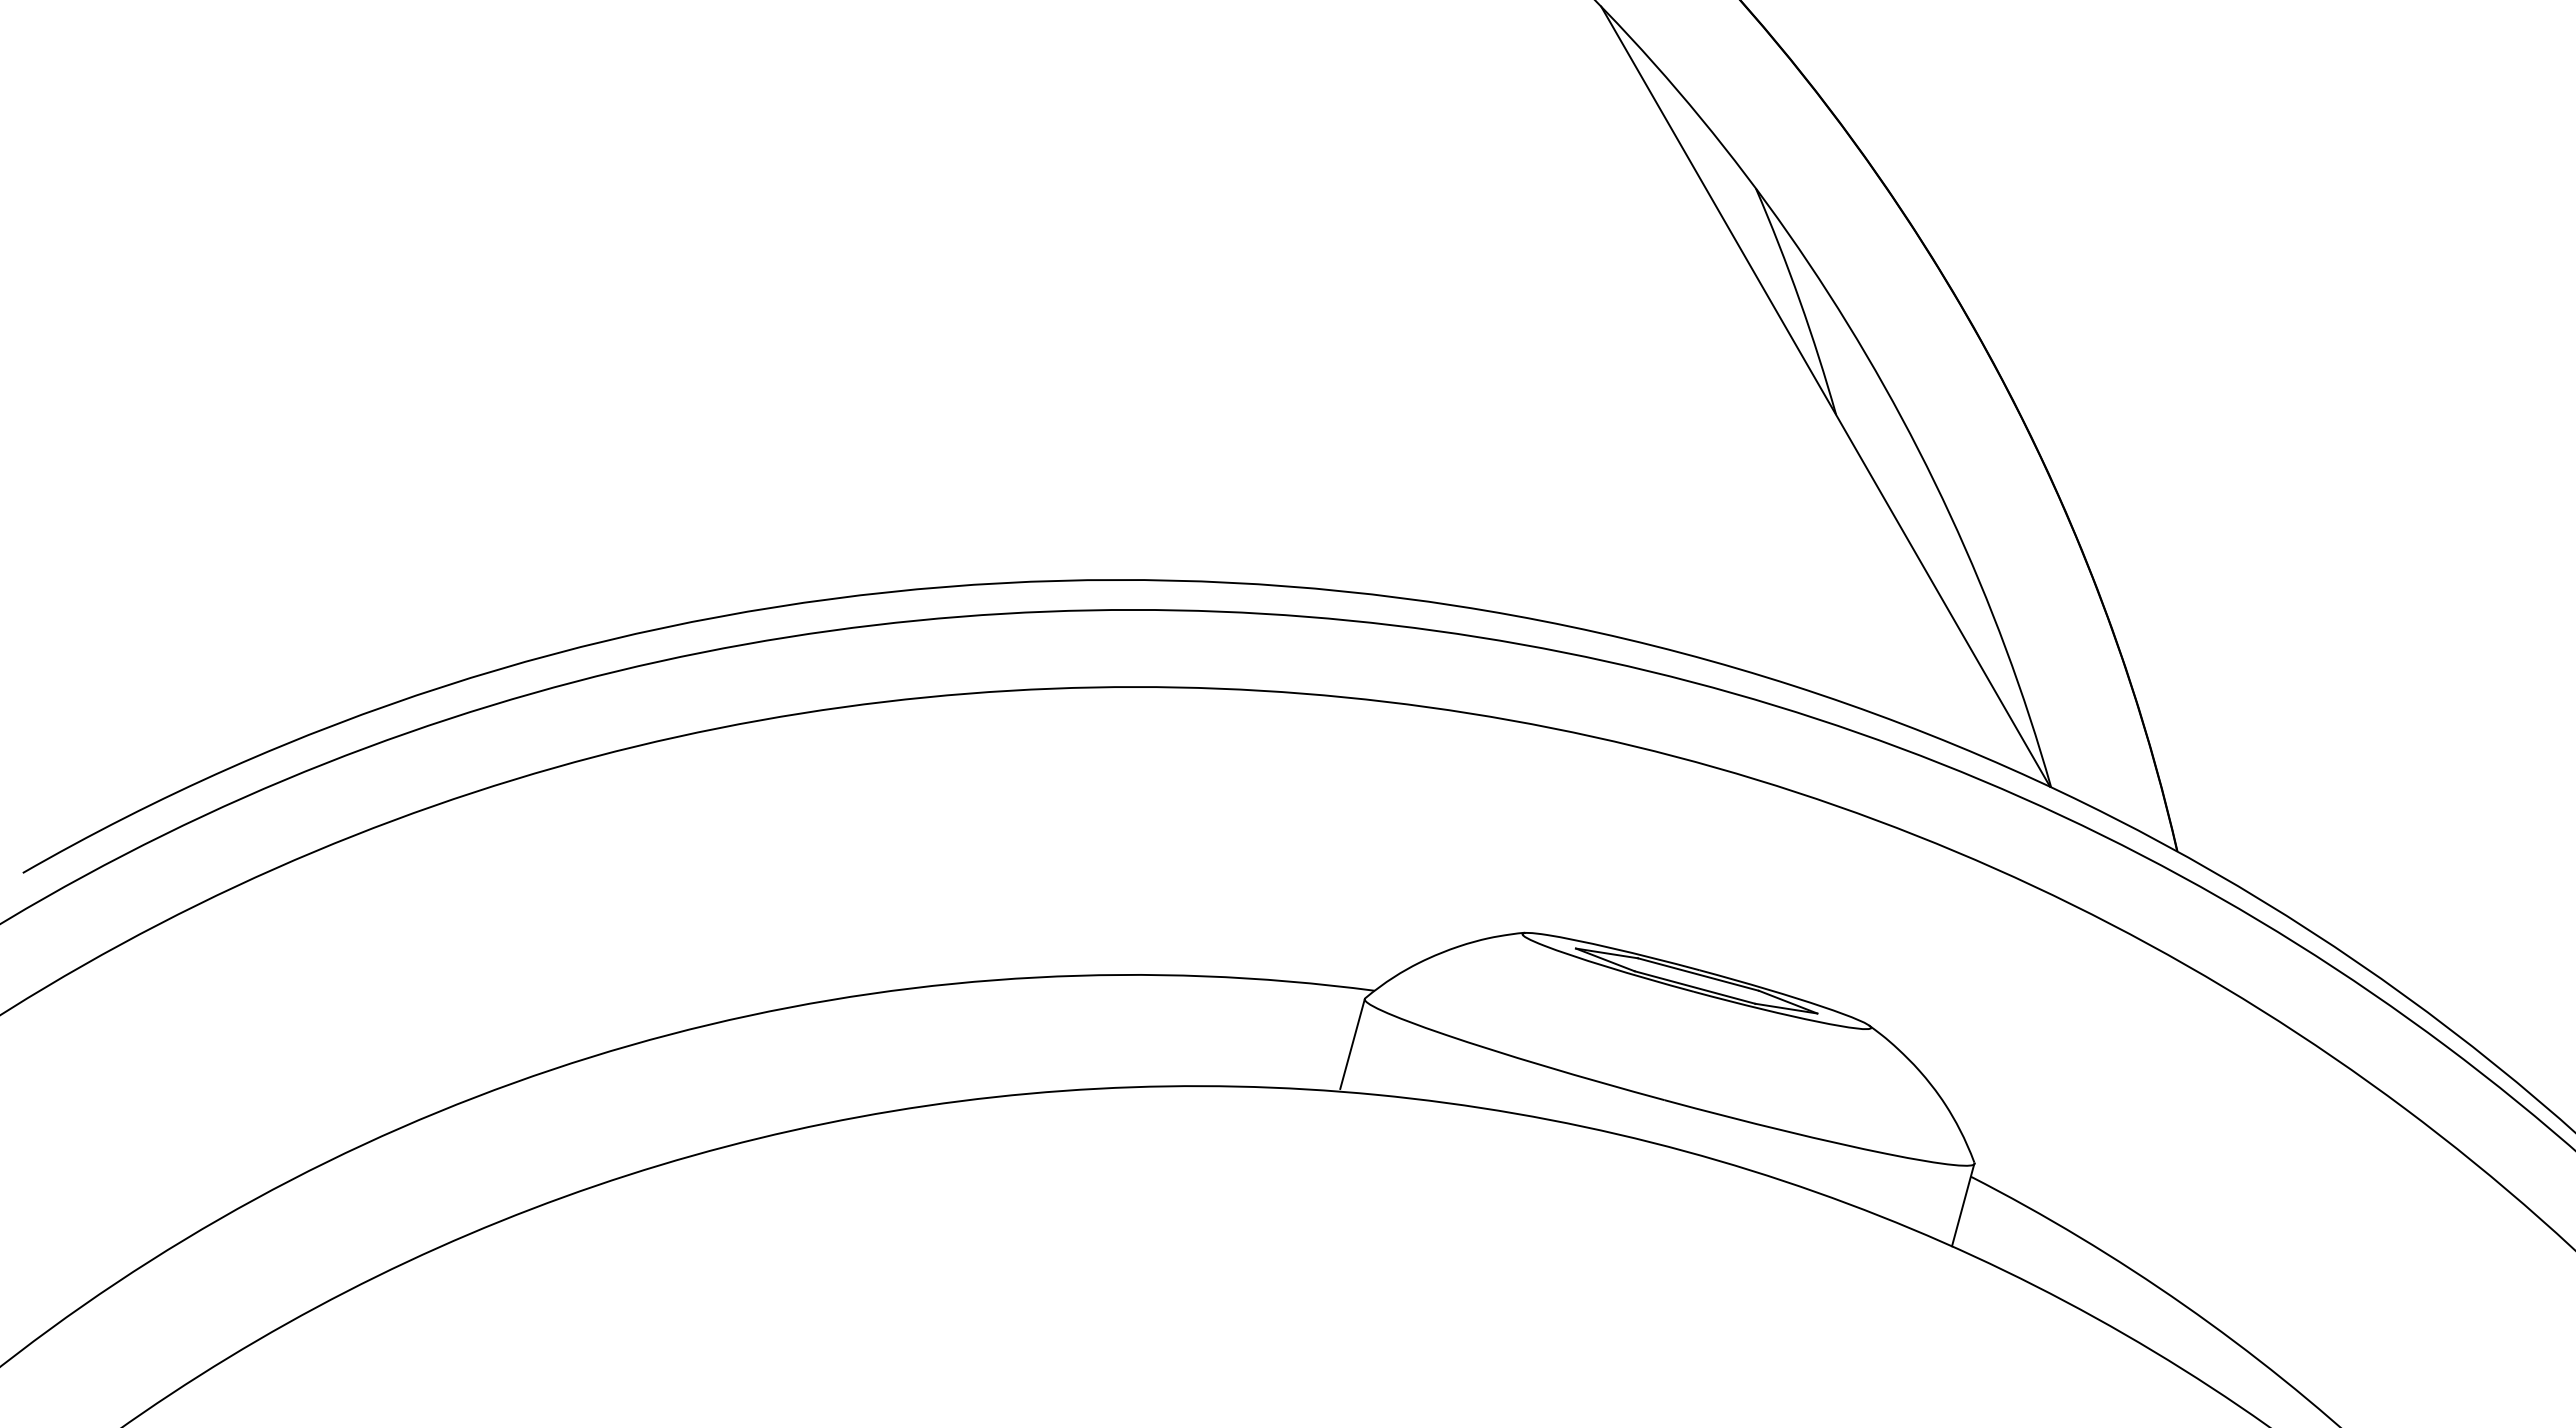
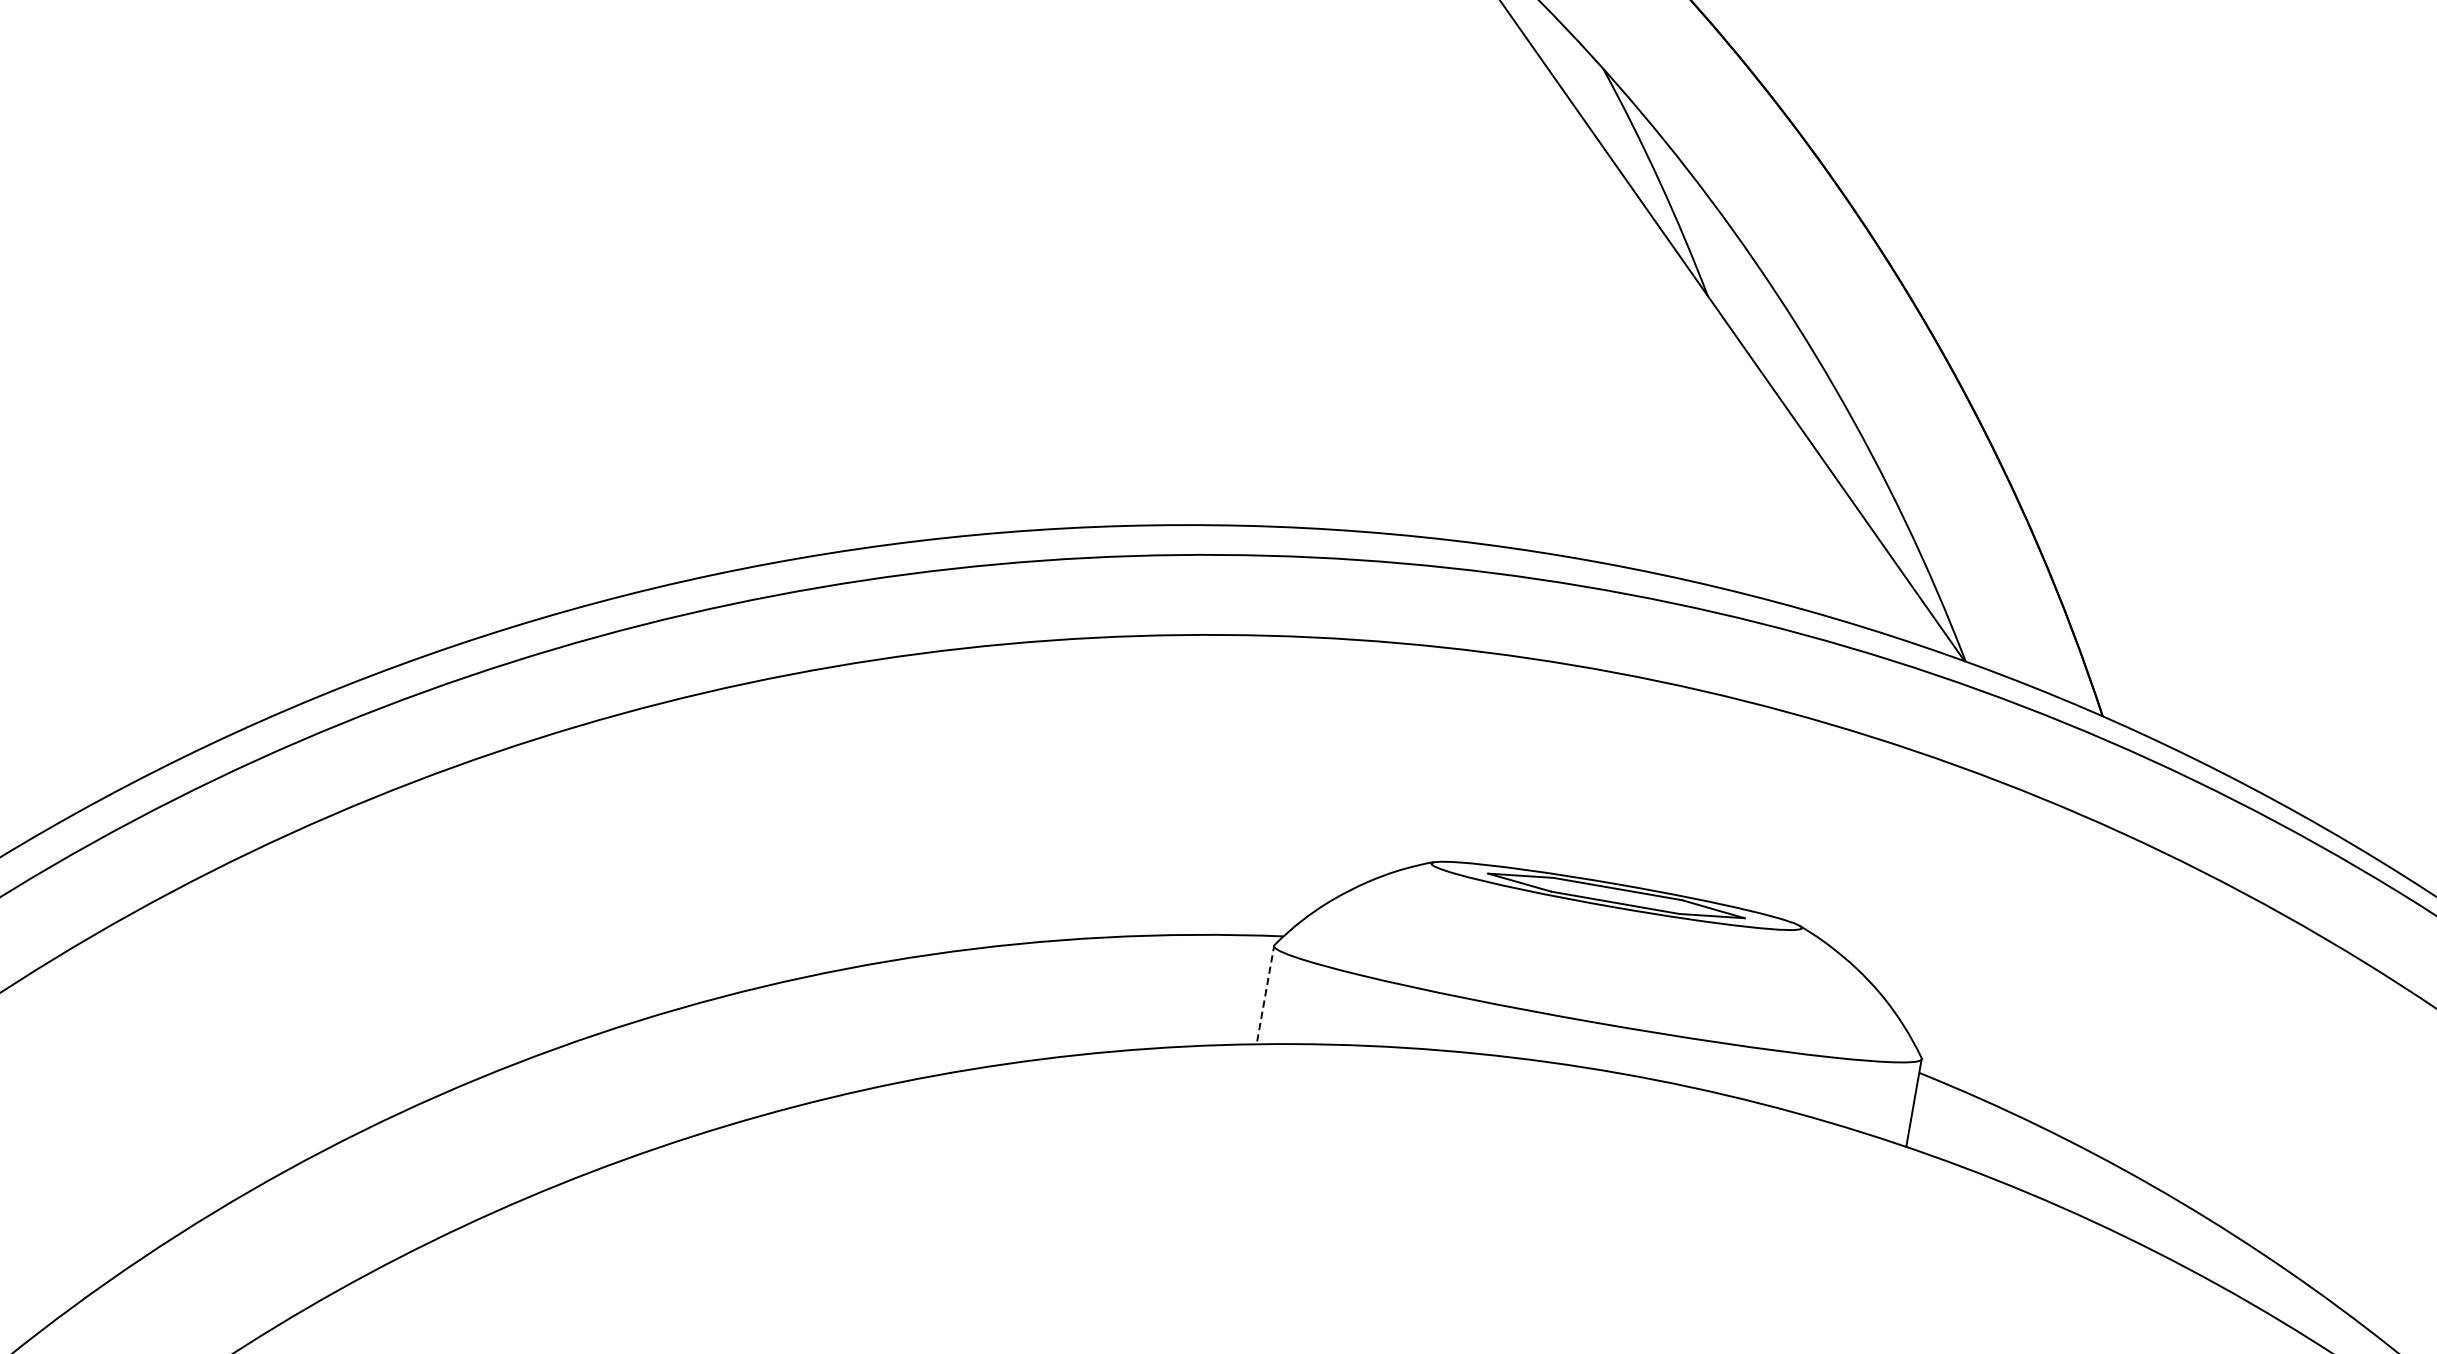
line: (1352, 1044) -> (1265, 994), solid -> dashed

